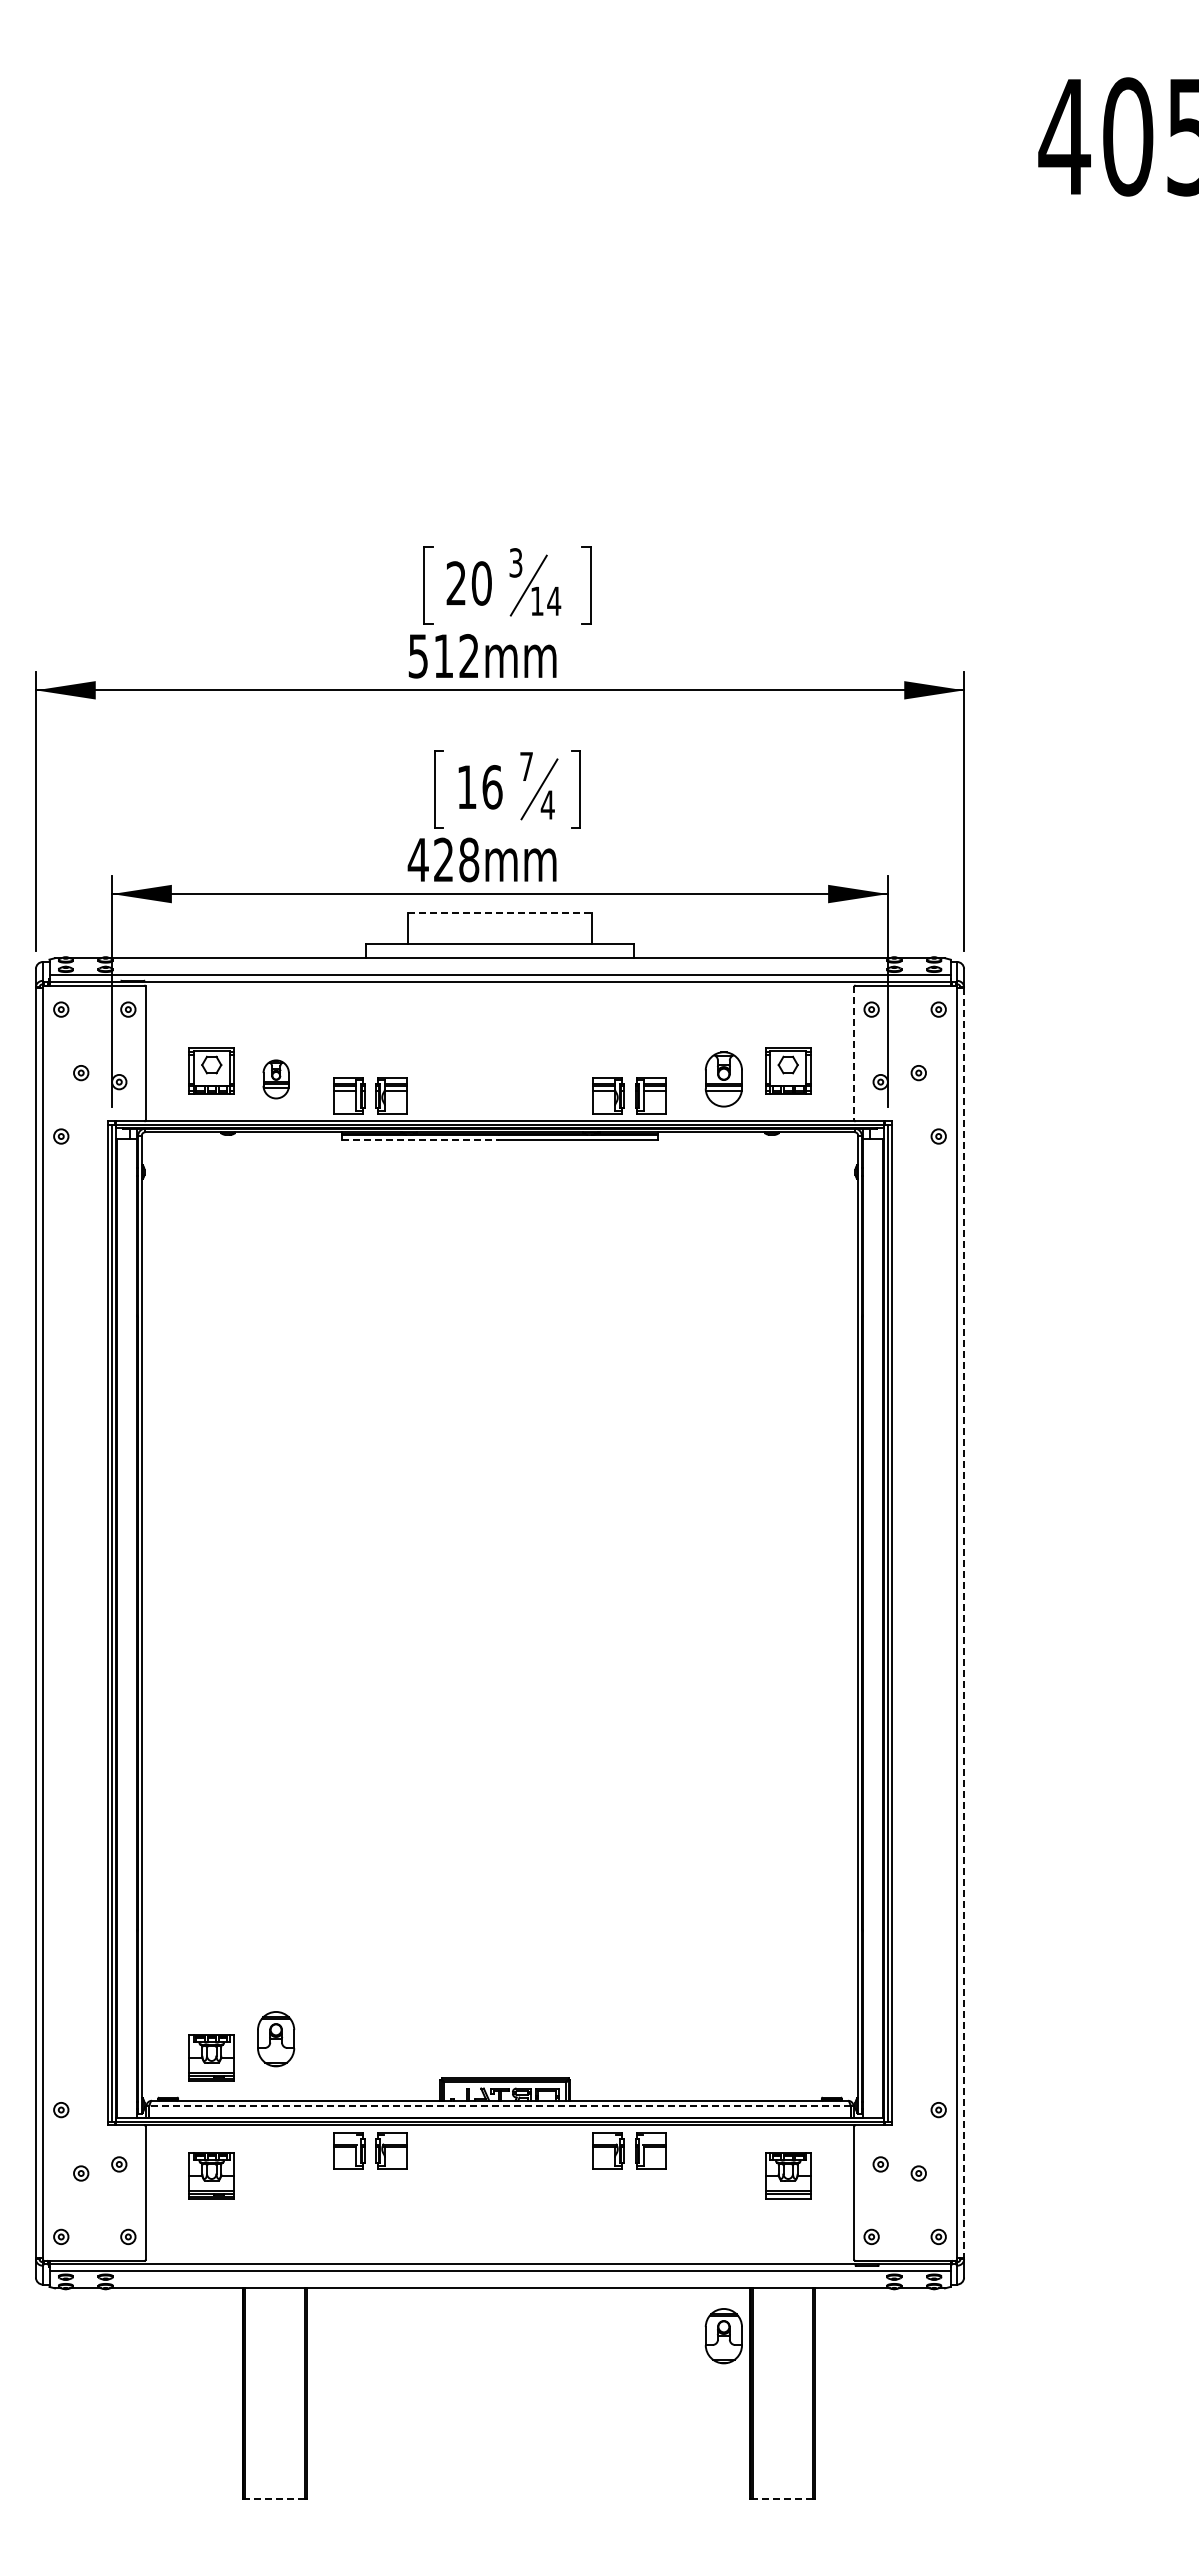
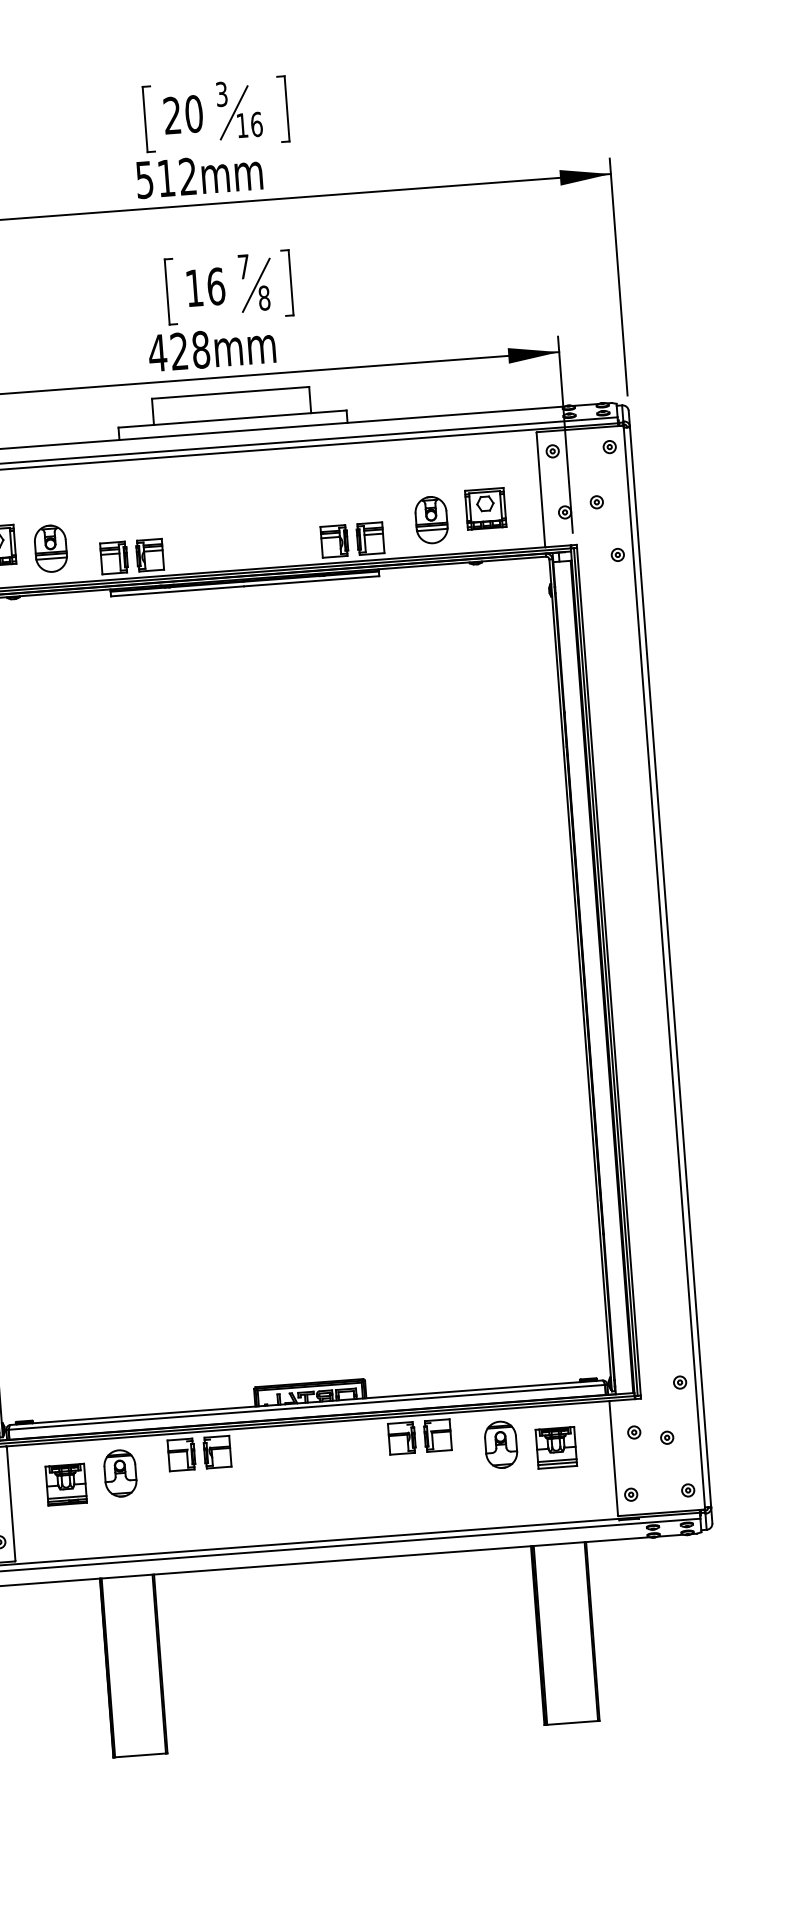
text: (554, 601) -> (257, 124), 14 -> 16
text: (547, 804) -> (264, 297), 4 -> 8
line: (500, 912) -> (231, 392), dashed -> solid
line: (854, 1053) -> (540, 489), dashed -> solid
part: (276, 1079) -> (51, 548), size x1.43
line: (420, 1140) -> (177, 591), dashed -> solid
line: (964, 1623) -> (670, 967), dashed -> solid
part: (276, 2039) -> (120, 1473), moved
part: (211, 2057) -> (58, 1384), removed
line: (500, 2106) -> (307, 1407), dashed -> solid
part: (723, 2336) -> (500, 1445), moved
line: (274, 2498) -> (140, 1755), dashed -> solid
line: (783, 2498) -> (572, 1722), dashed -> solid

